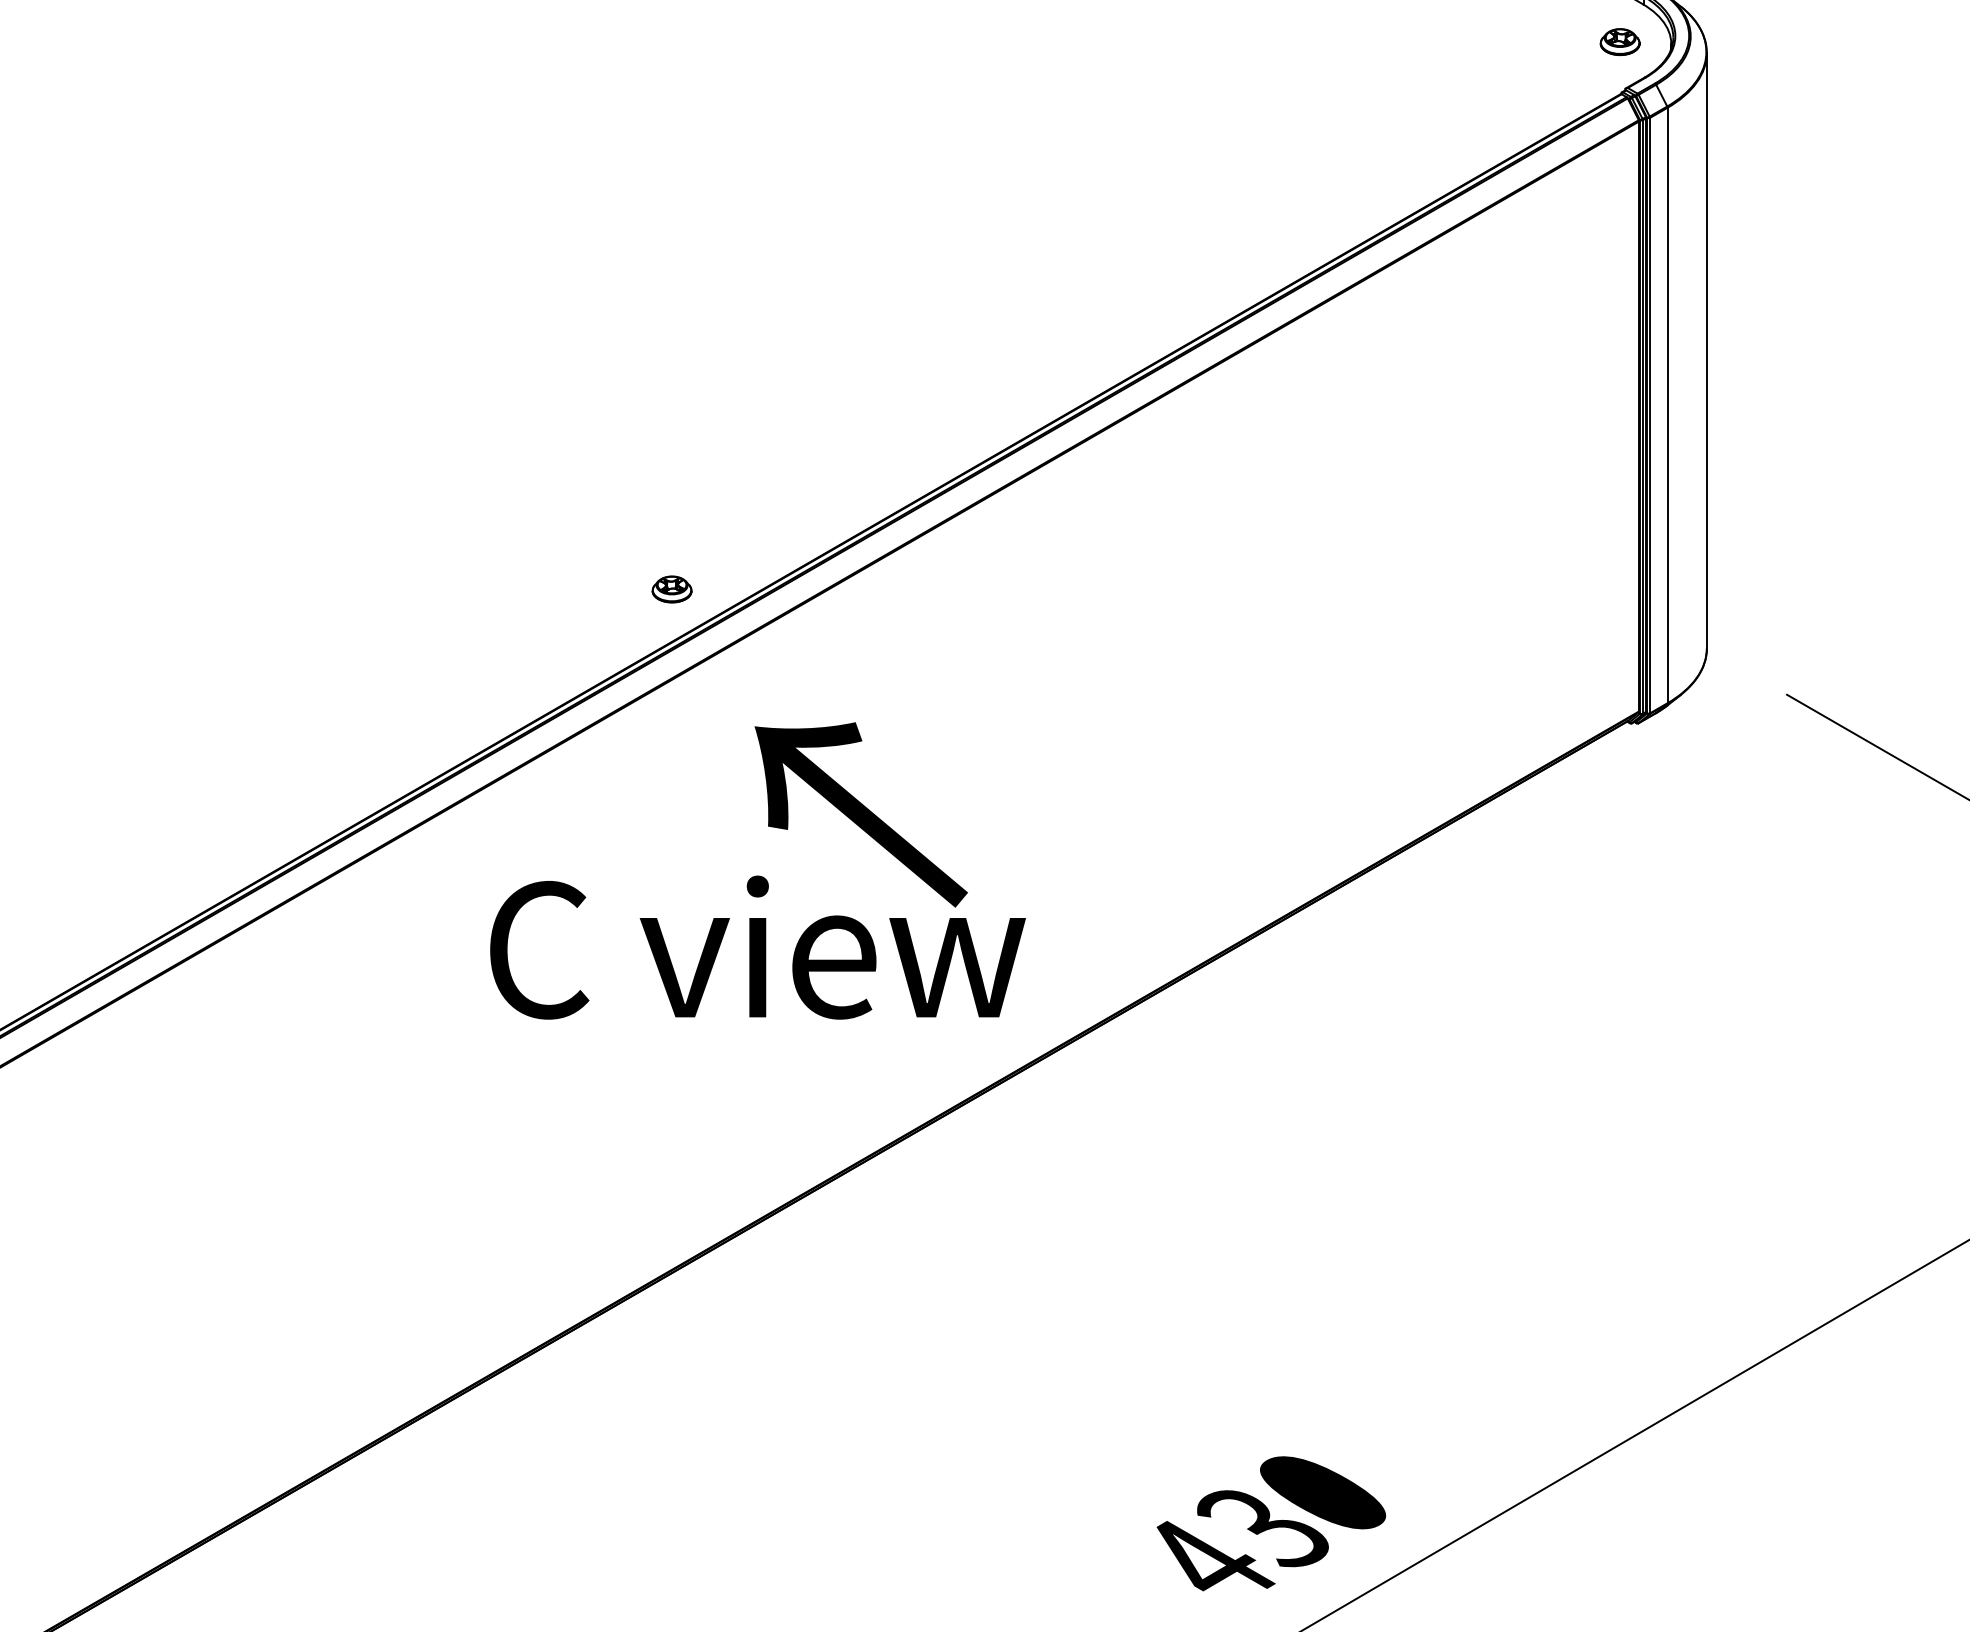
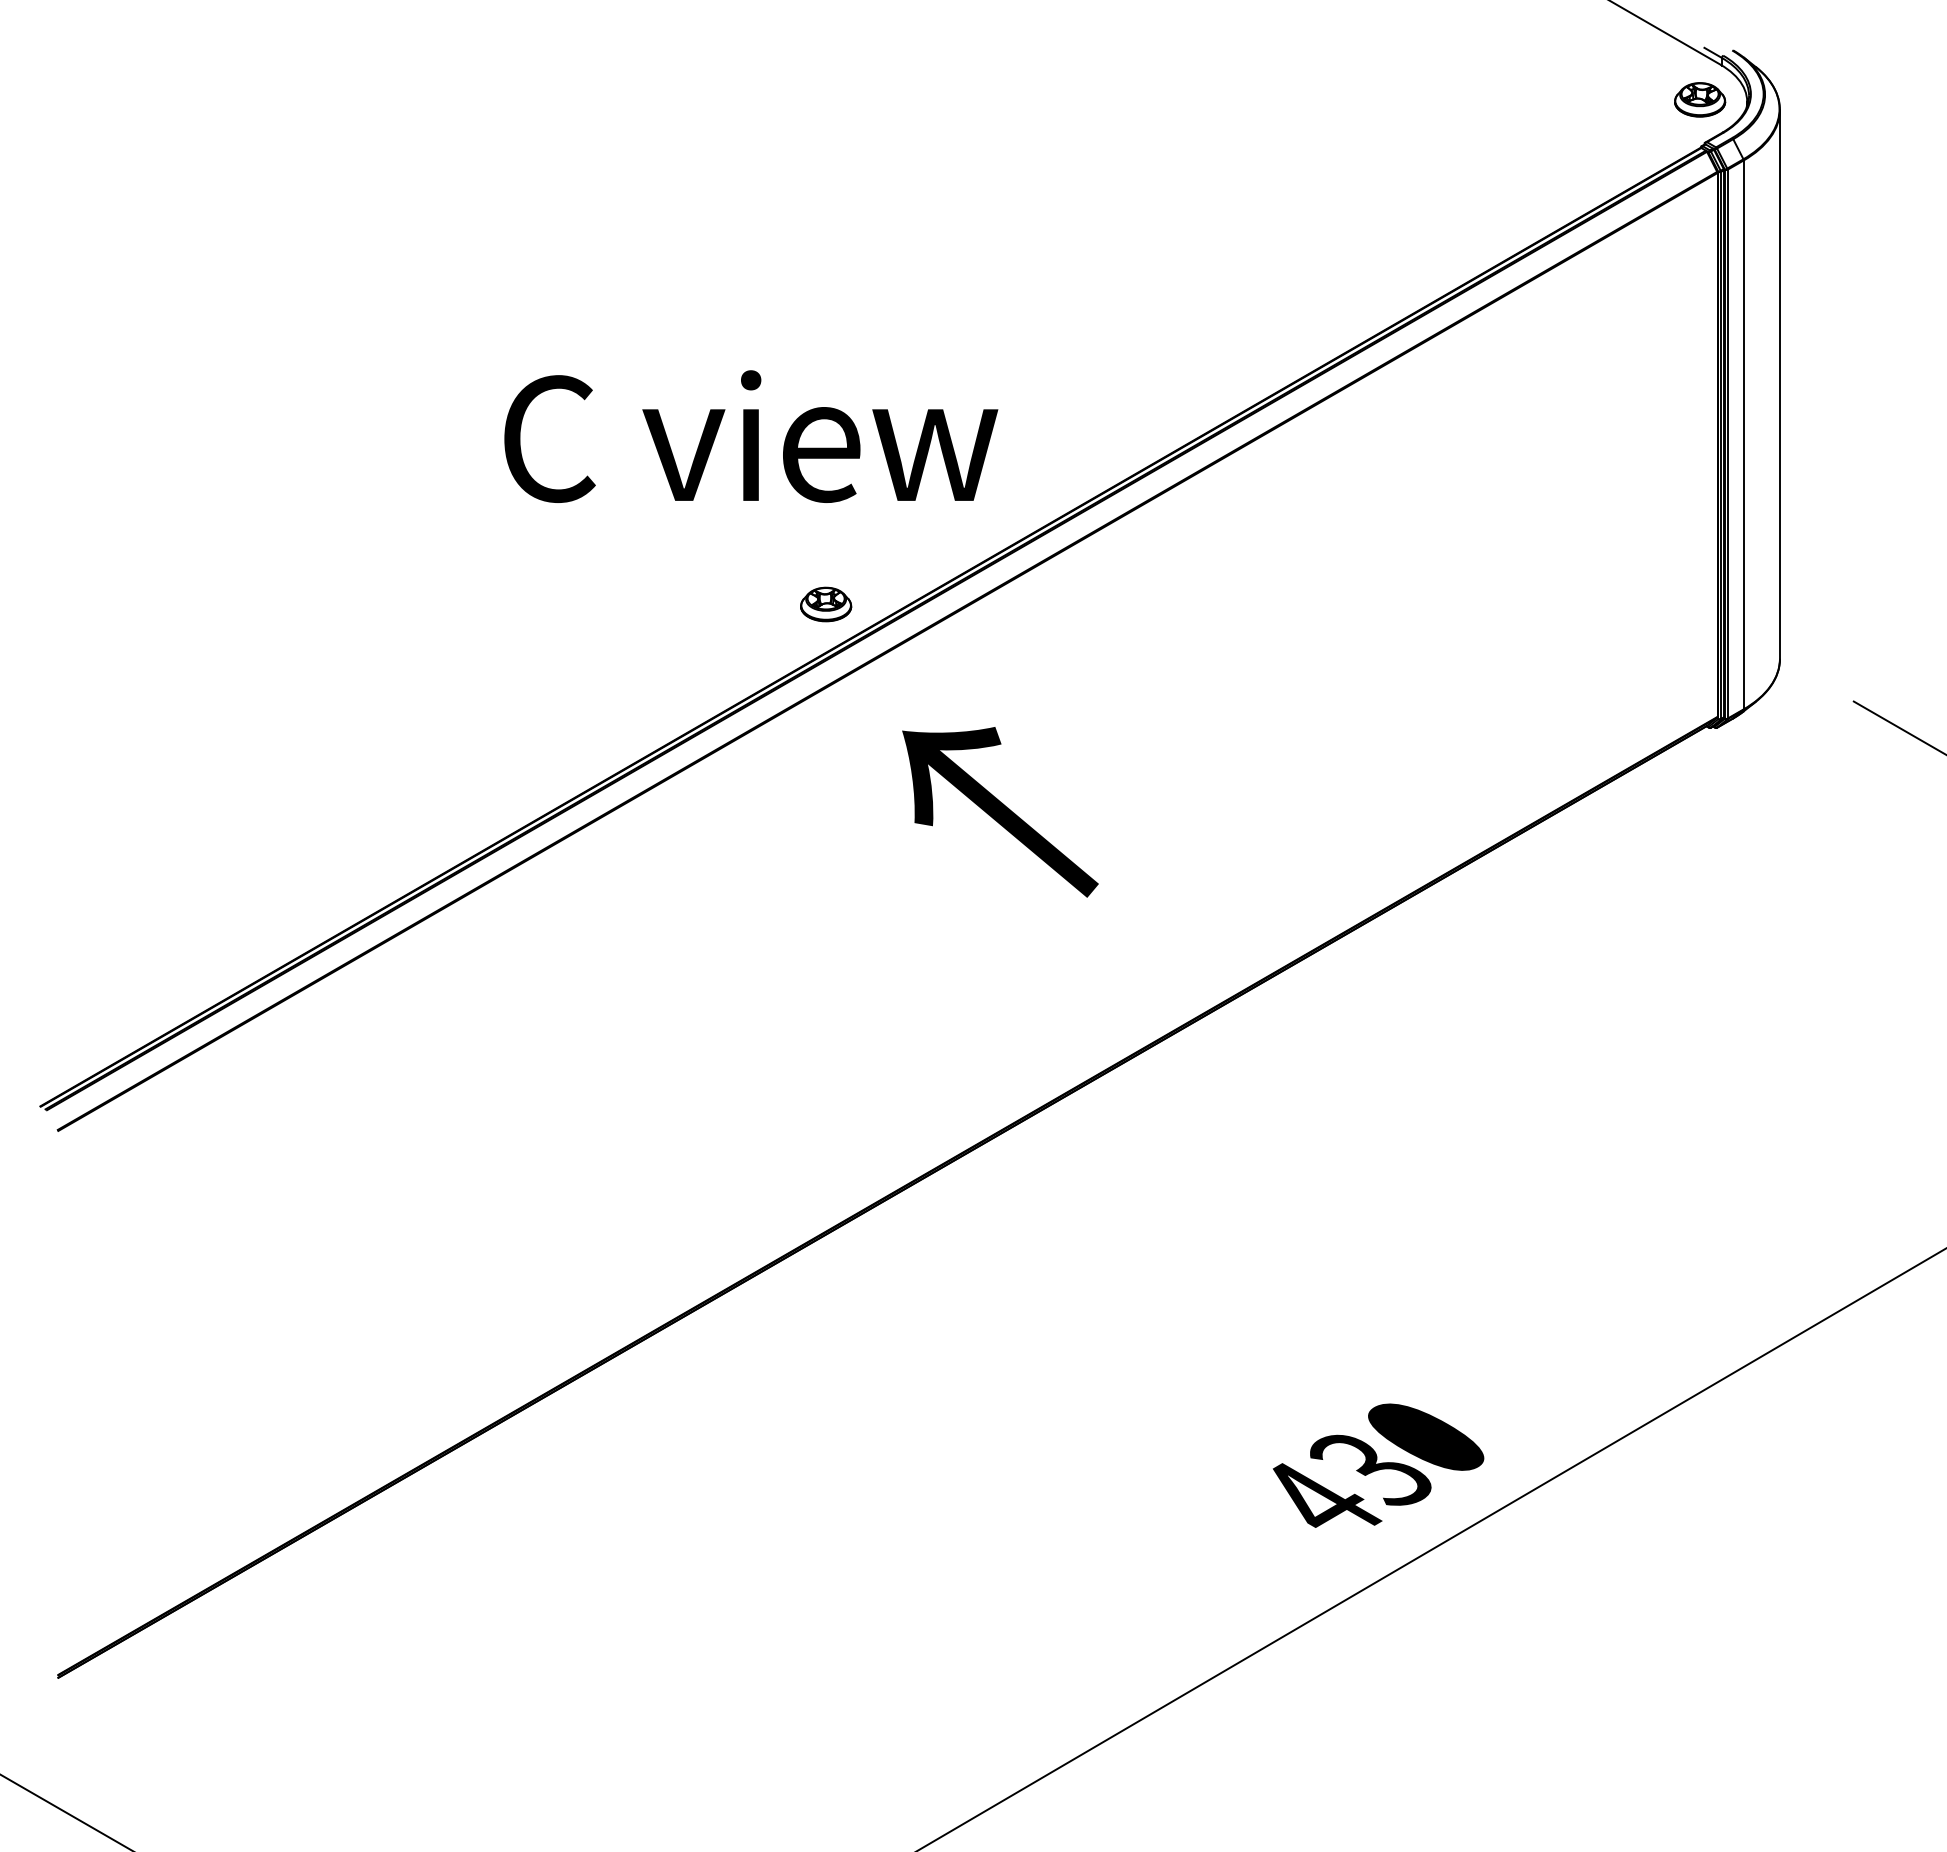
part: (1619, 41) -> (1699, 99), size x1.4
part: (671, 589) -> (825, 604), size x1.4
text: (758, 947) -> (751, 436), moved

